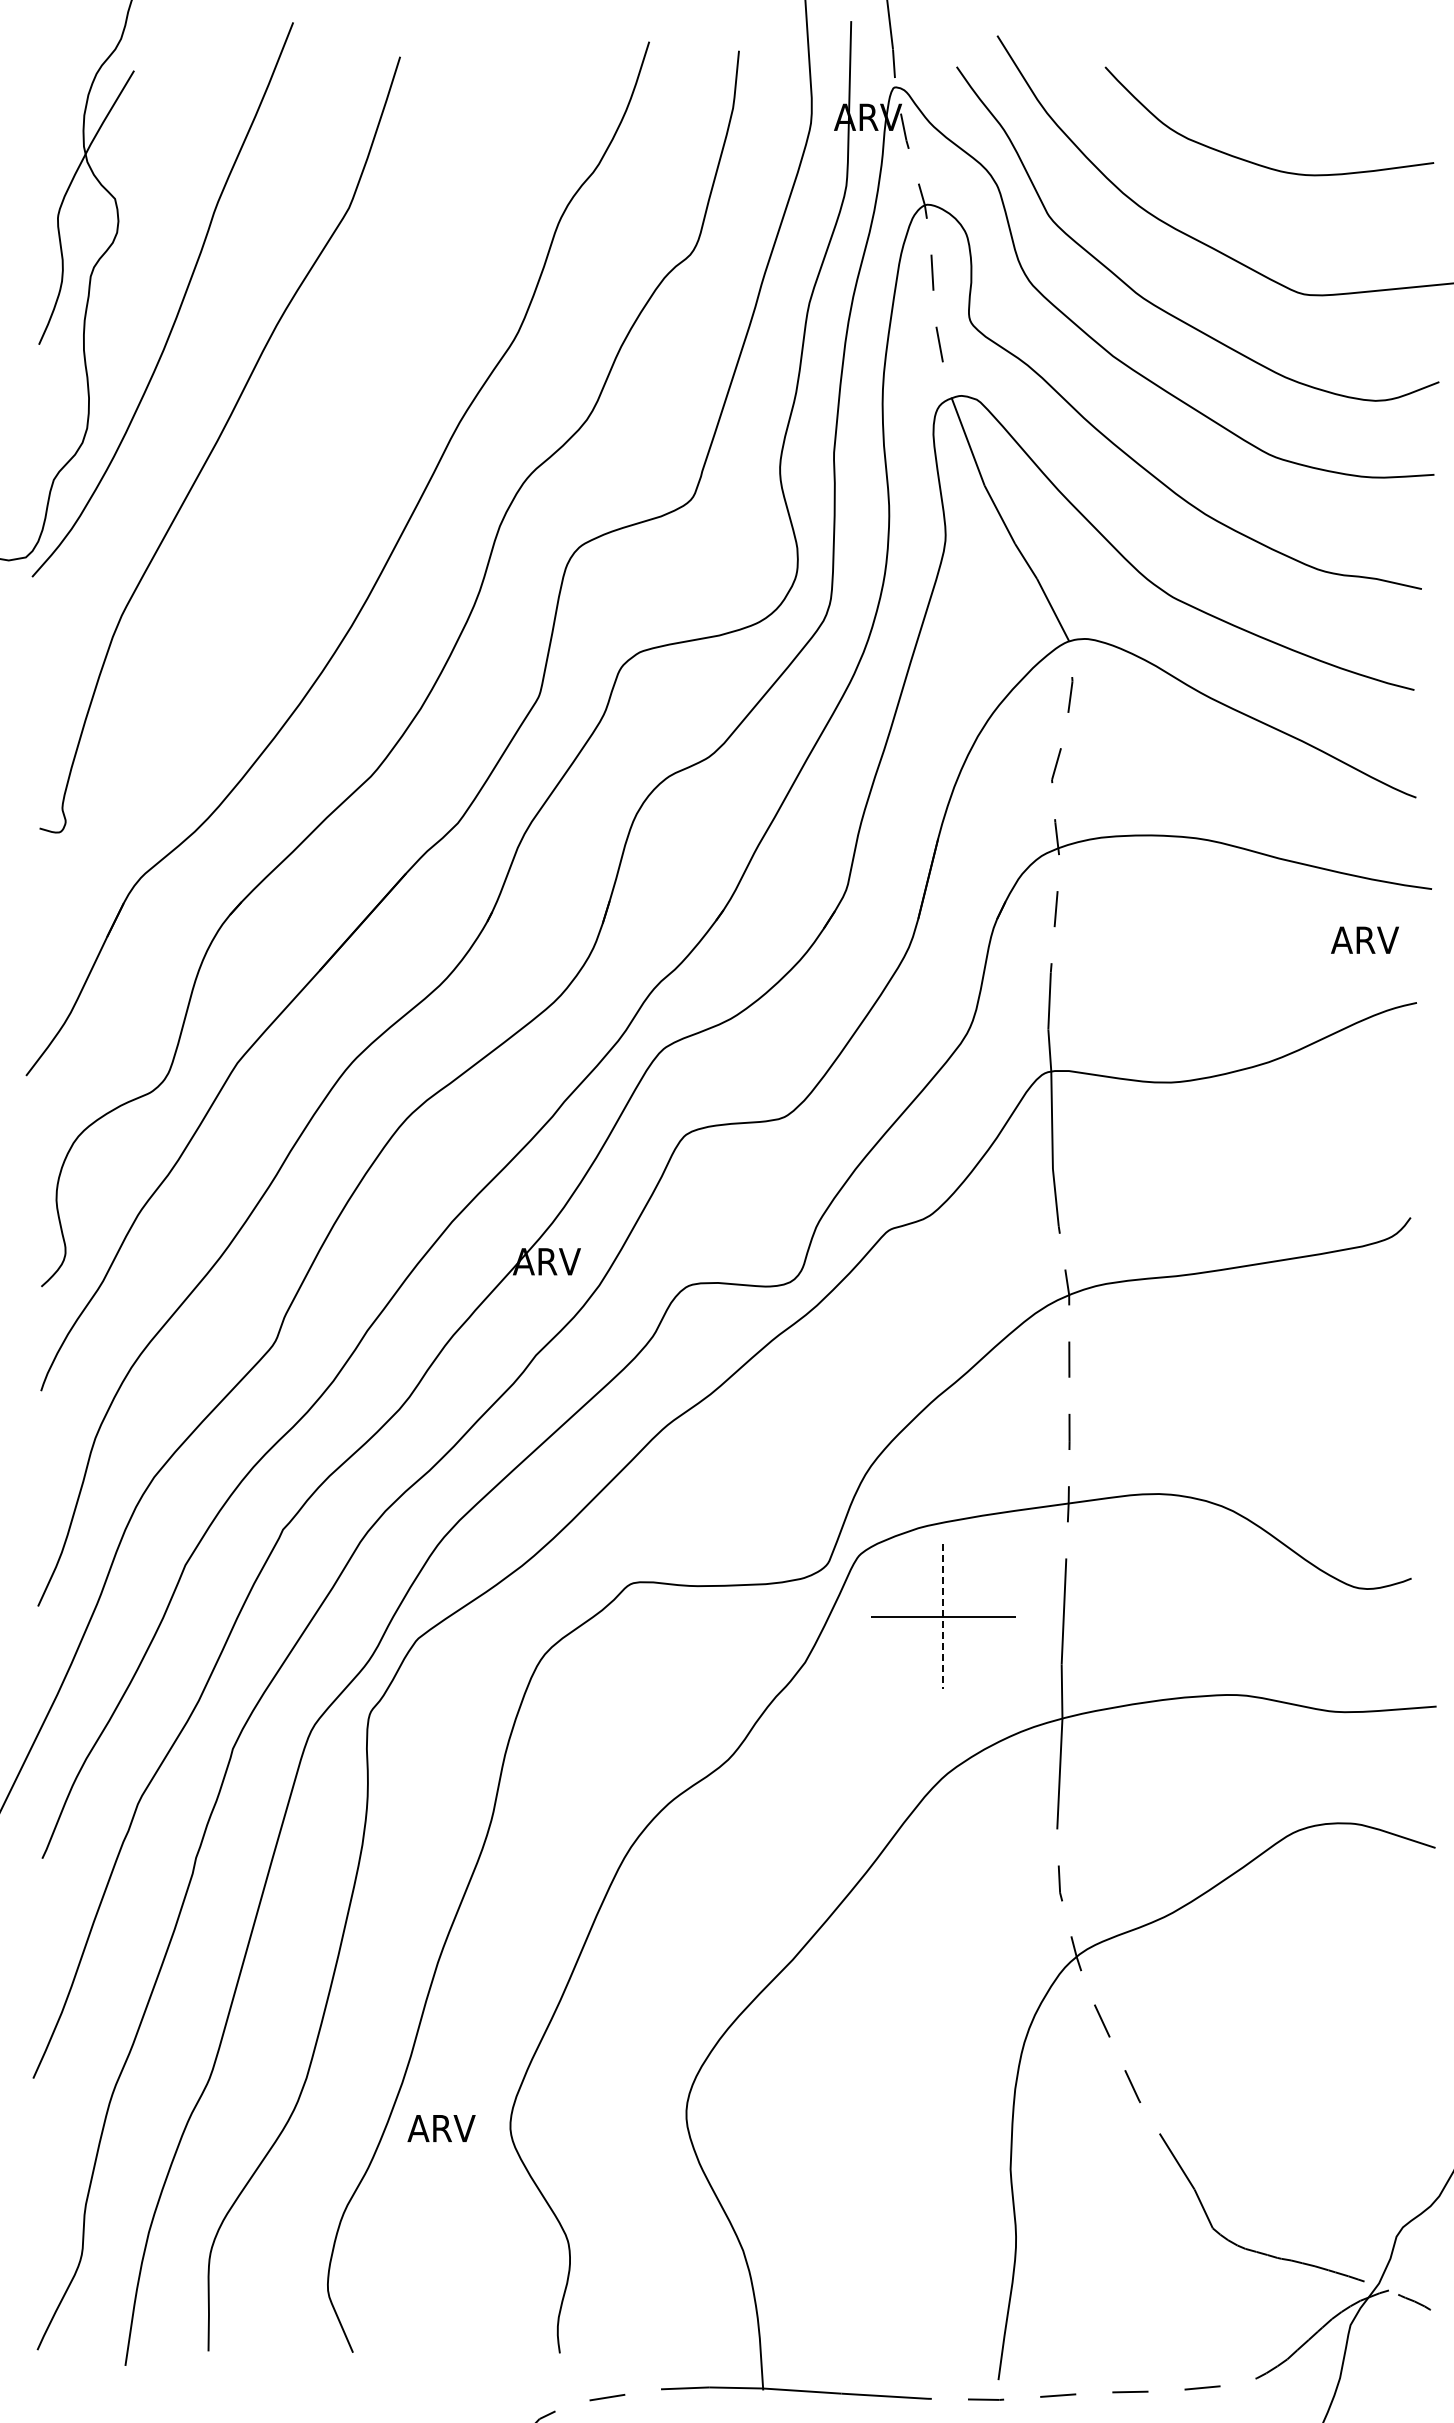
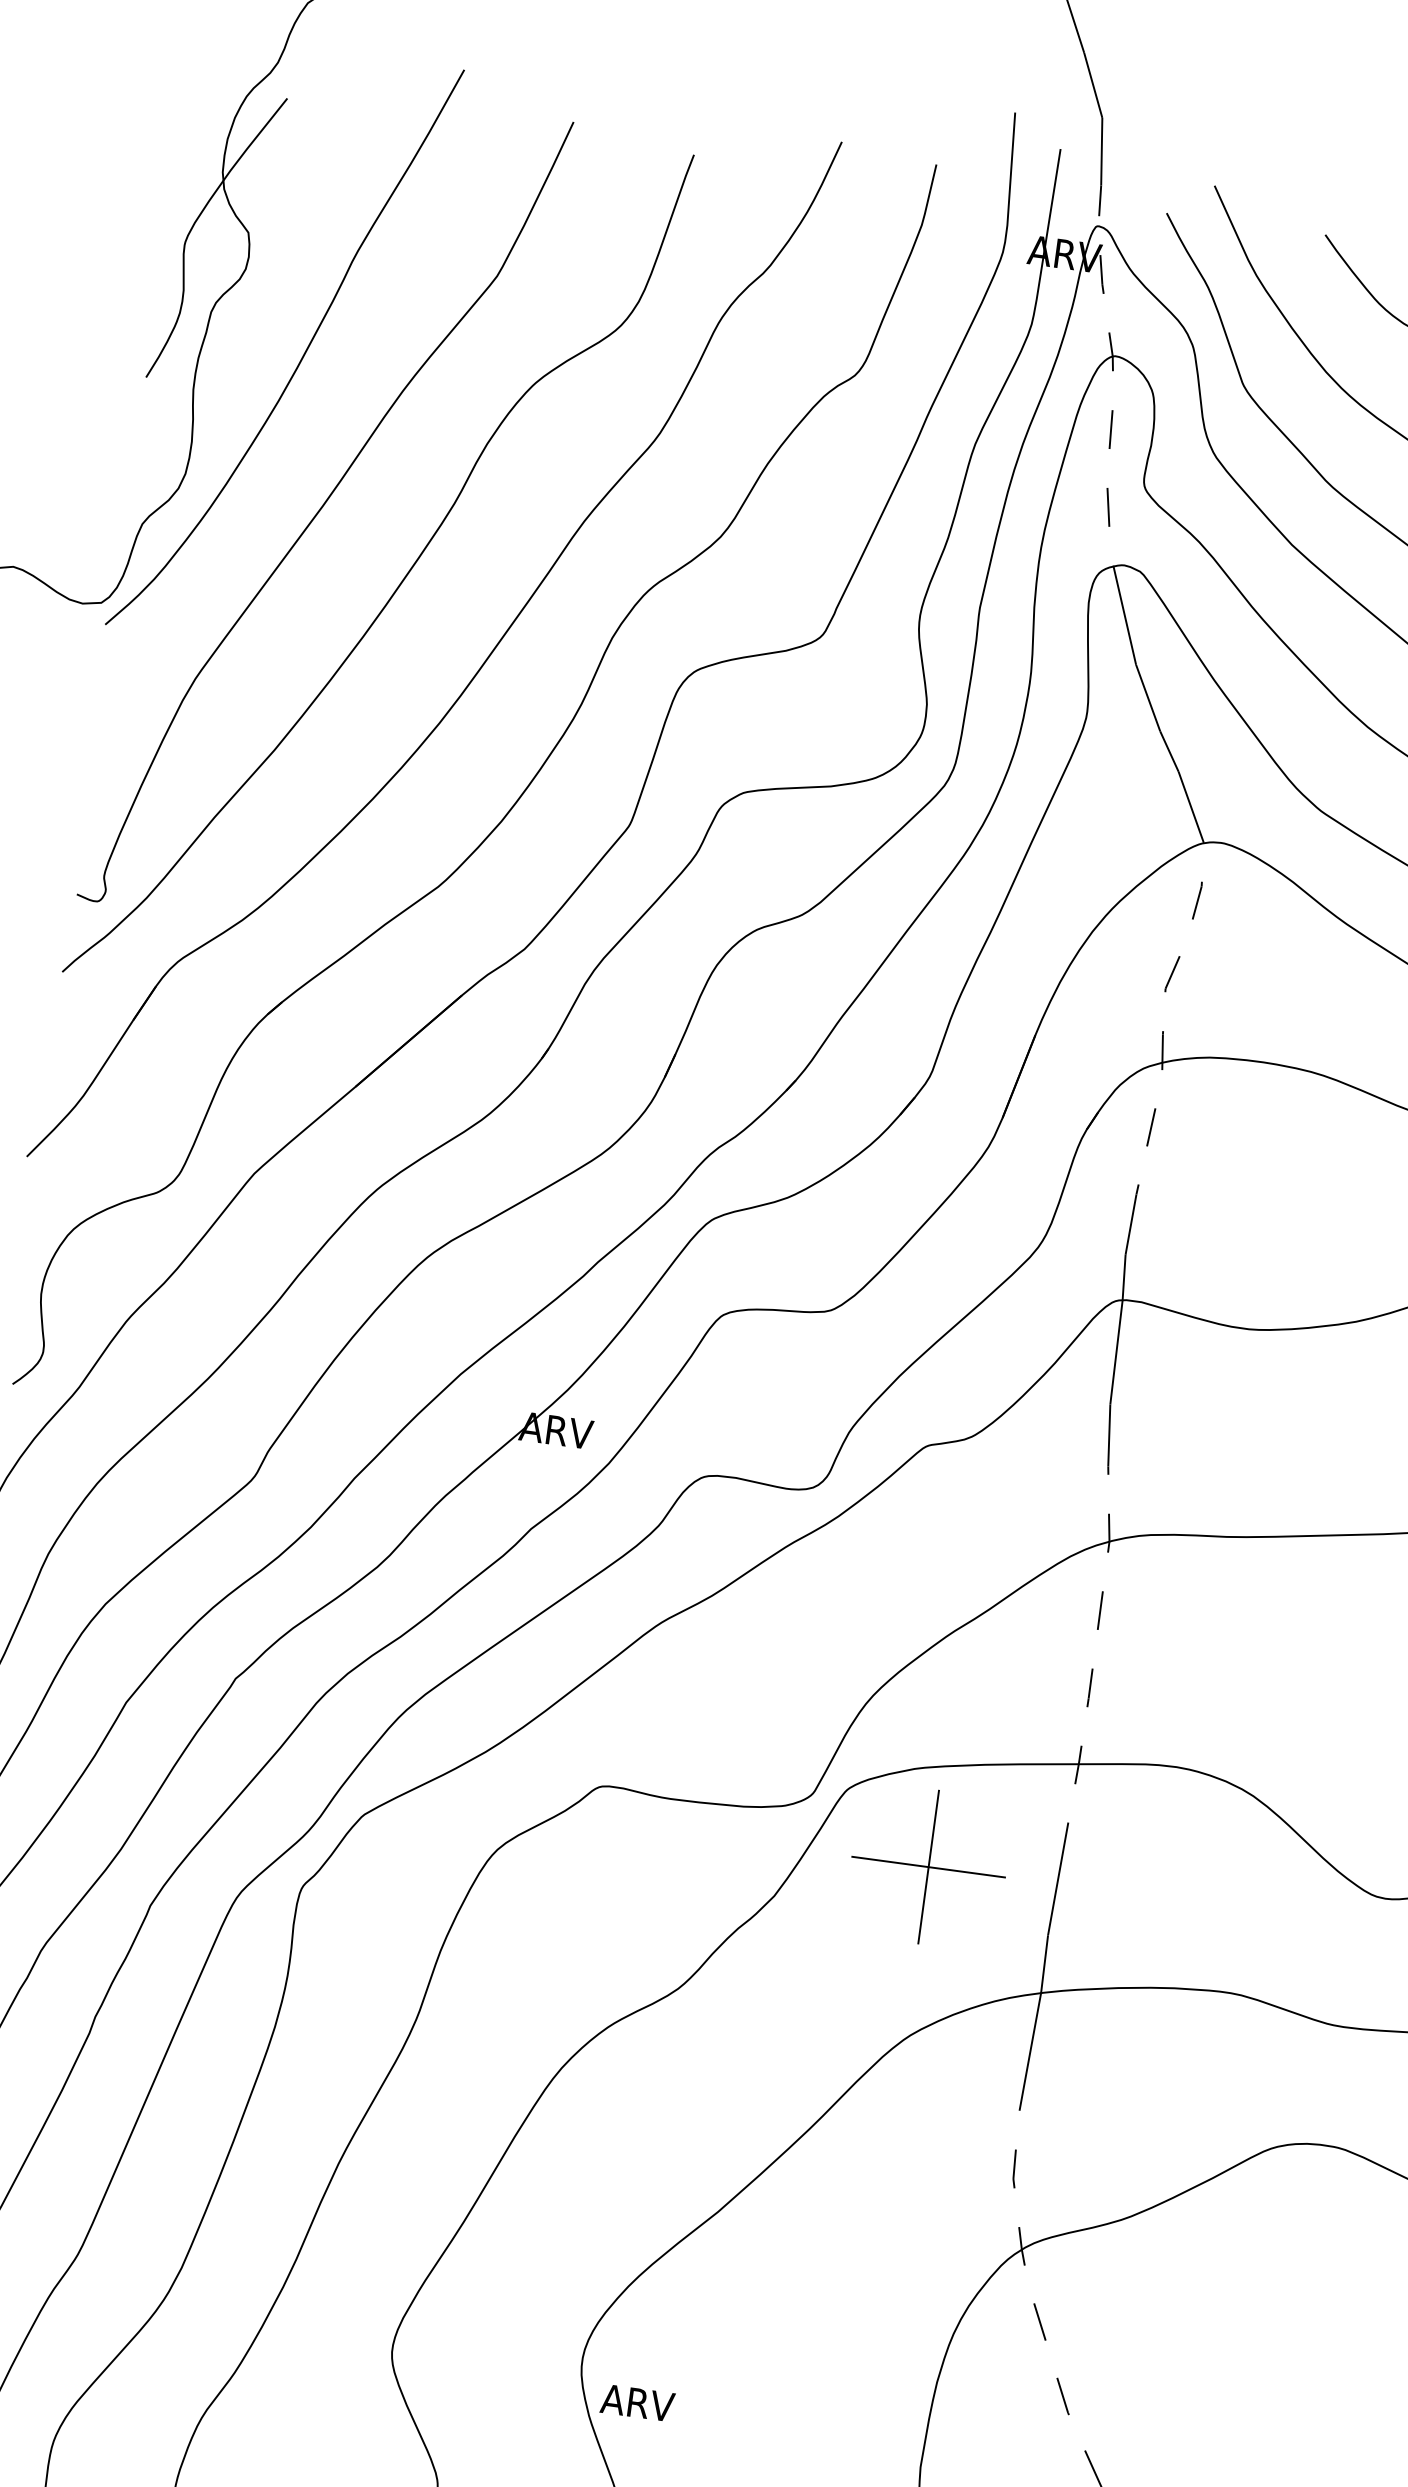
curve: (299, 498) -> (402, 579), added
line: (943, 1617) -> (928, 1867), dashed -> solid
text: (441, 2128) -> (637, 2403), moved

